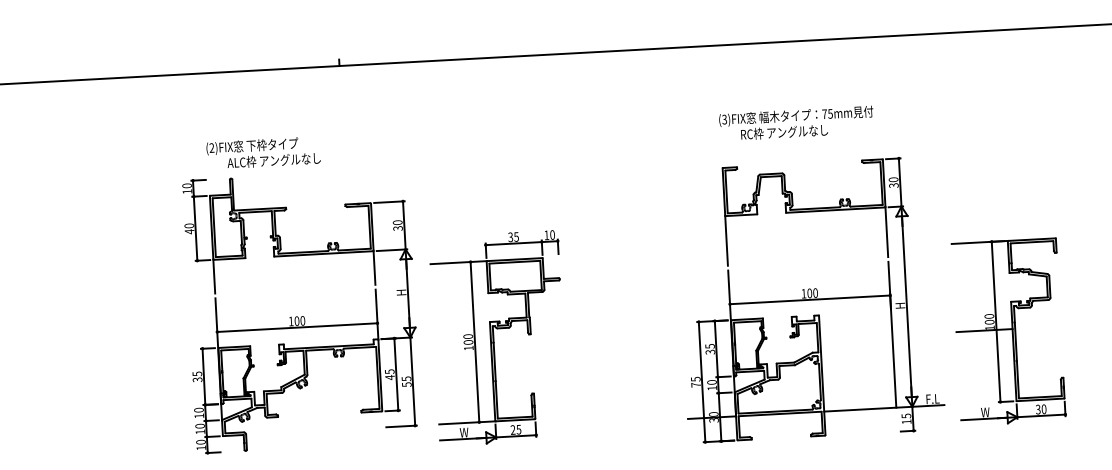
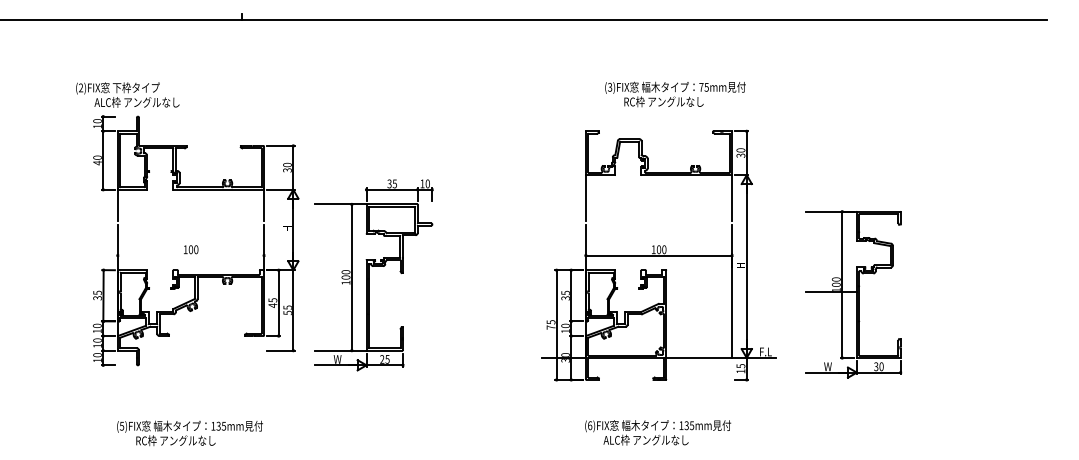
text: (796, 123) -> (675, 94), moved
text: (263, 152) -> (127, 94), moved
line: (296, 327) -> (190, 255), removed
part: (1009, 331) -> (853, 294), moved

